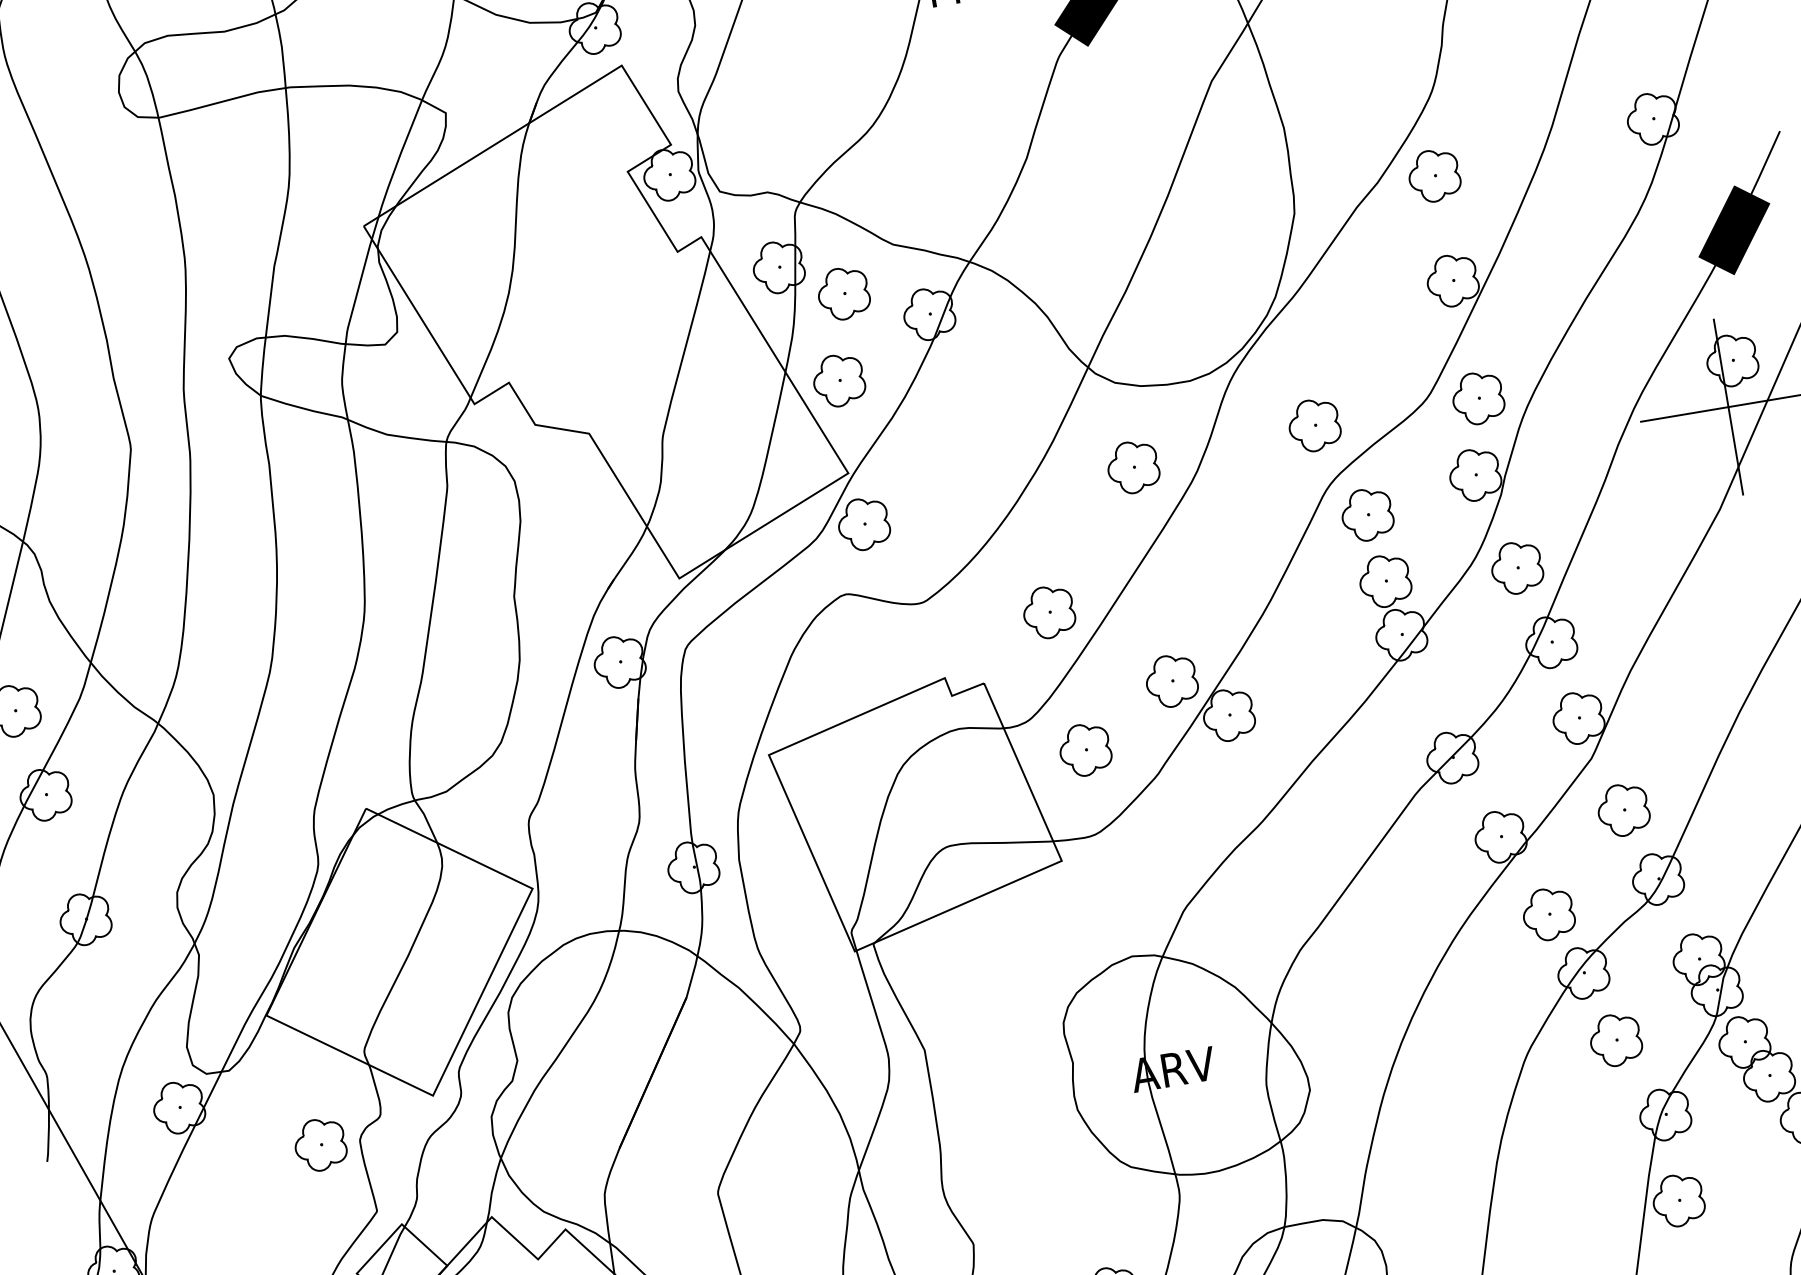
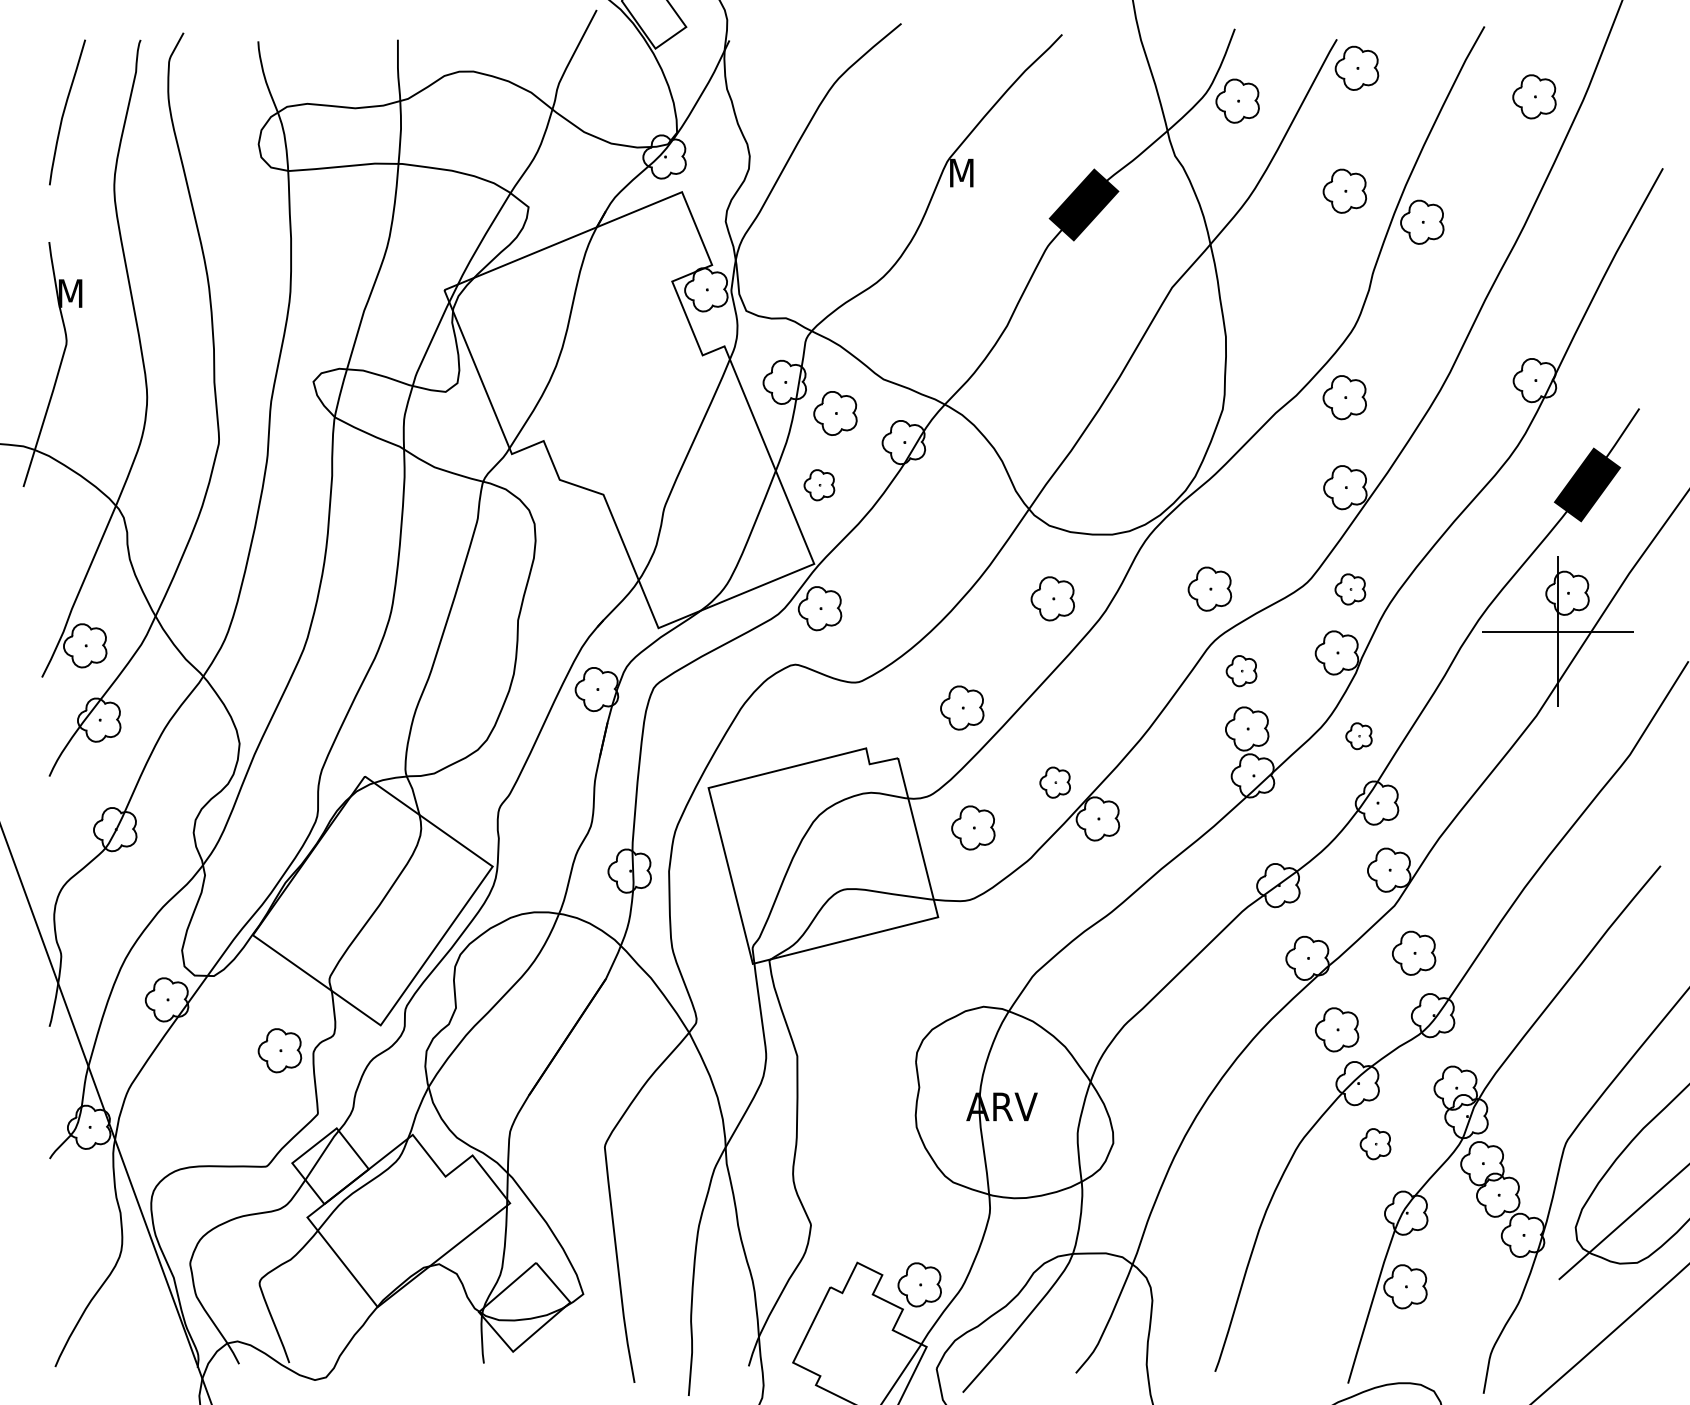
part: (838, 379) -> (819, 484), size x0.7
part: (1478, 398) -> (1350, 589), size x0.7
part: (1367, 514) -> (1241, 670), size x0.7
part: (1516, 567) -> (1358, 735), size x0.6
part: (1172, 680) -> (1055, 782), size x0.7
part: (1615, 1039) -> (1375, 1143), size x0.7

